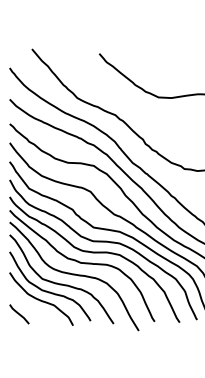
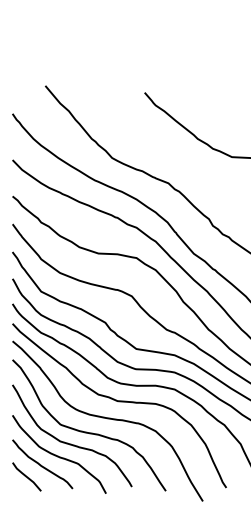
curve: (29, 305) -> (41, 463), added

